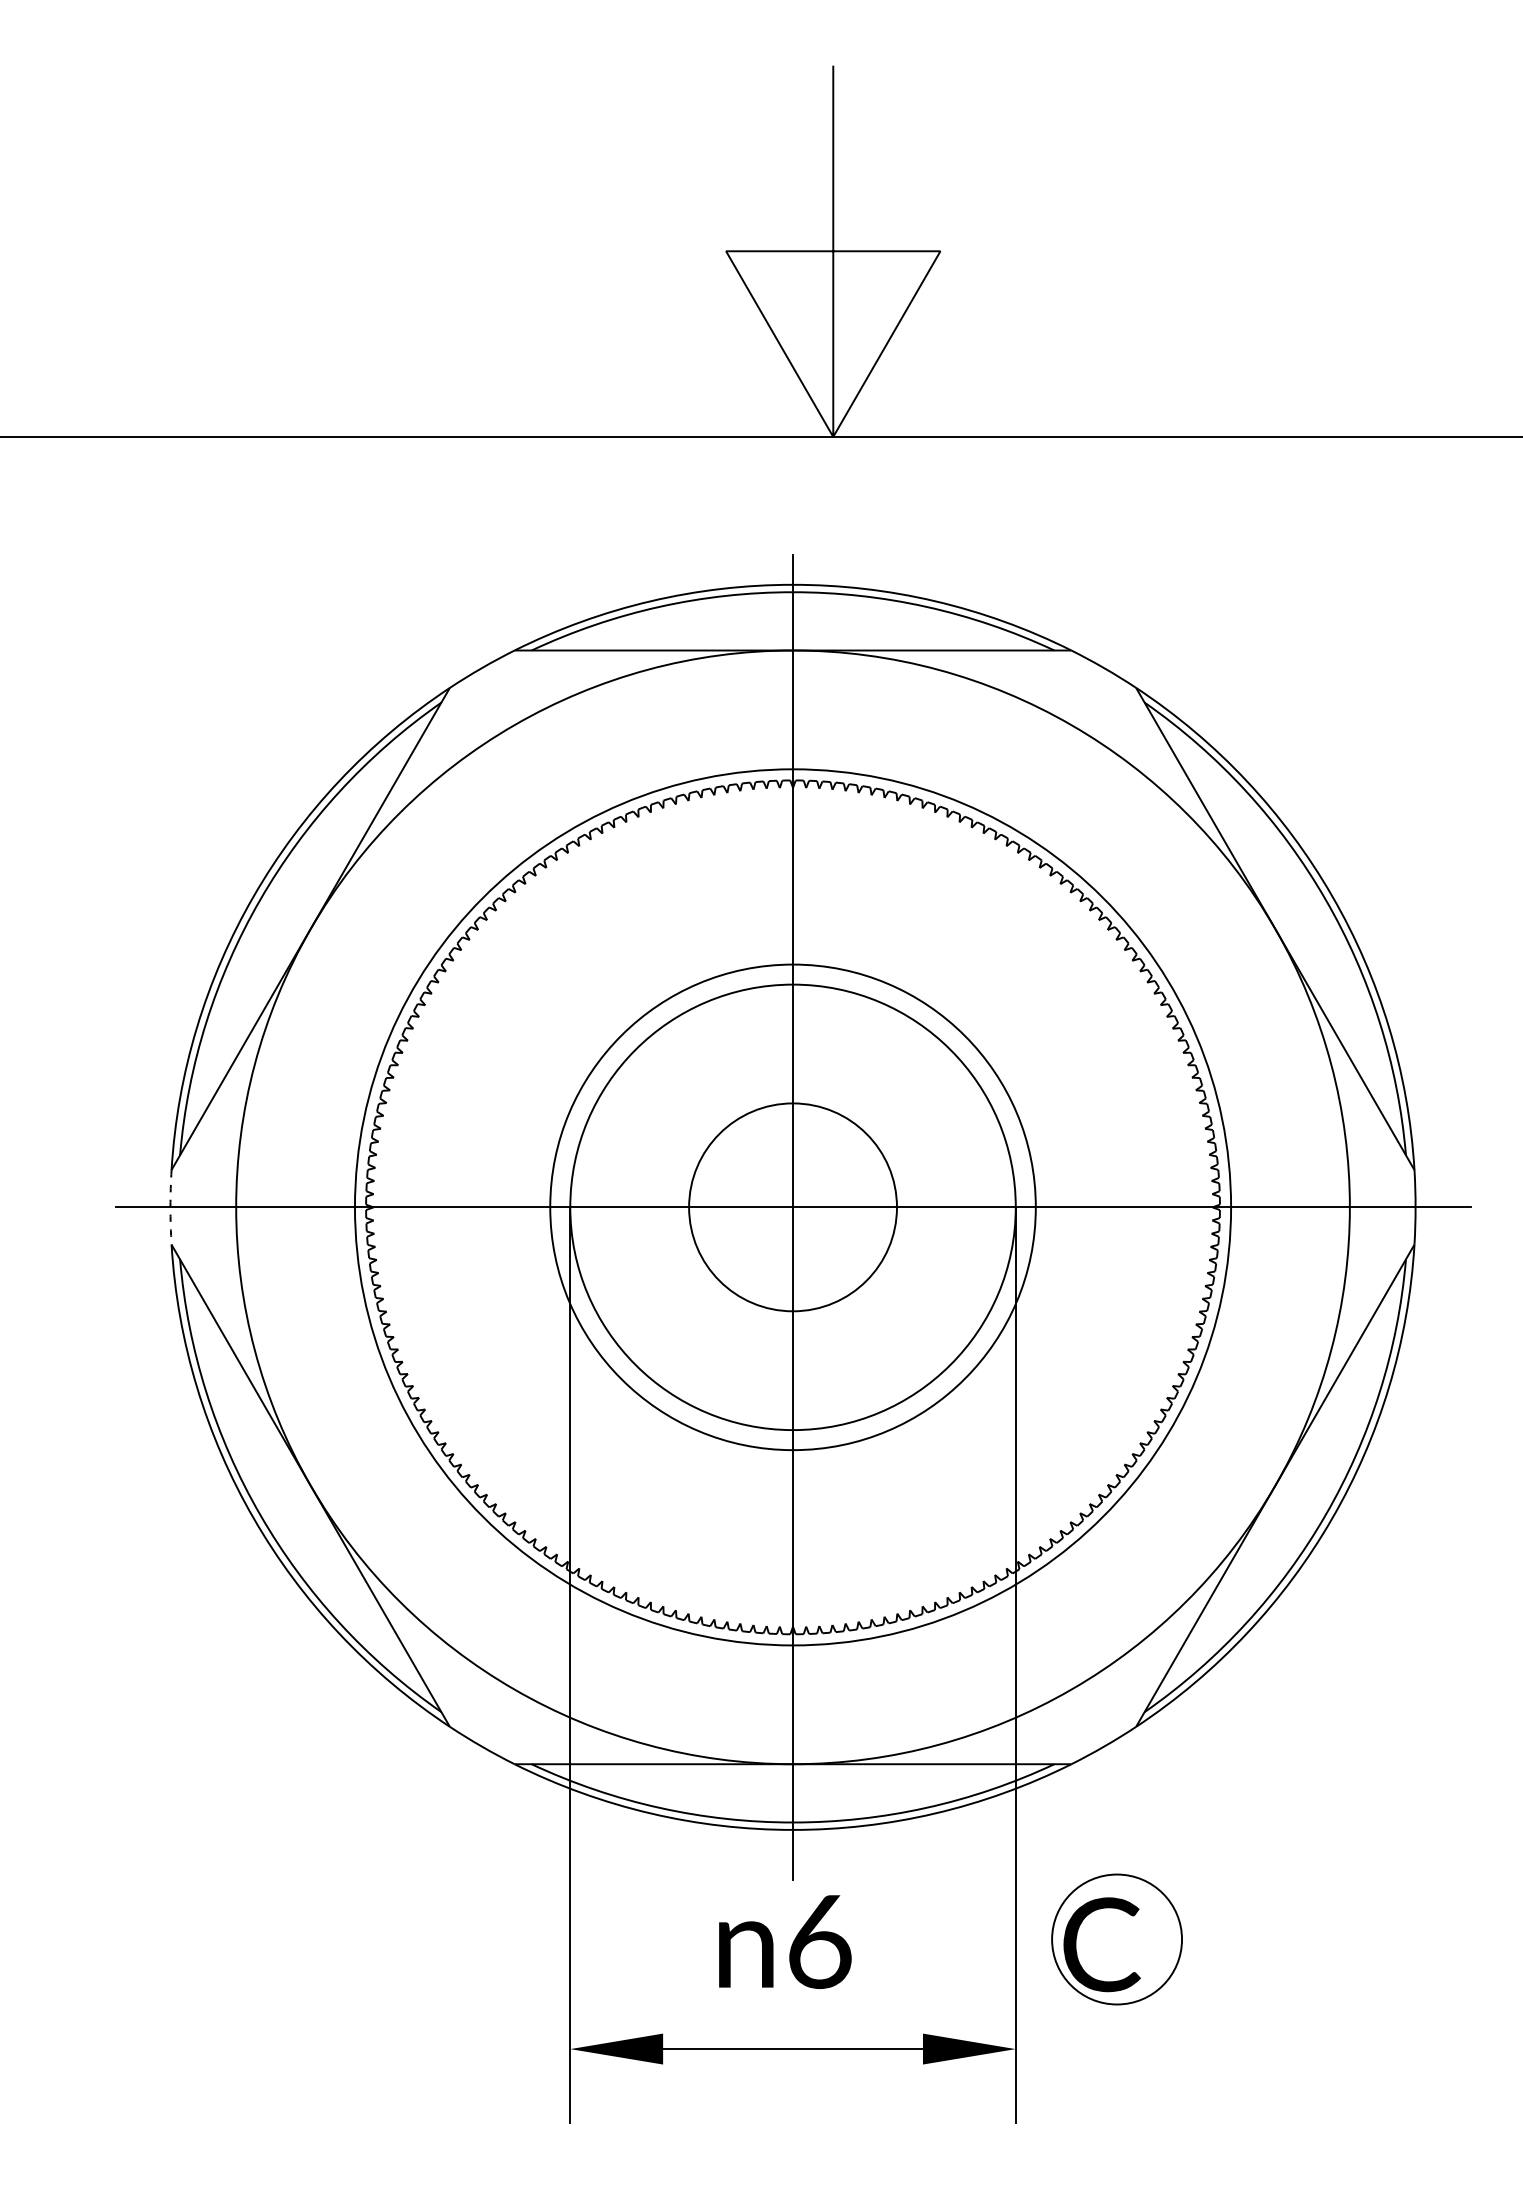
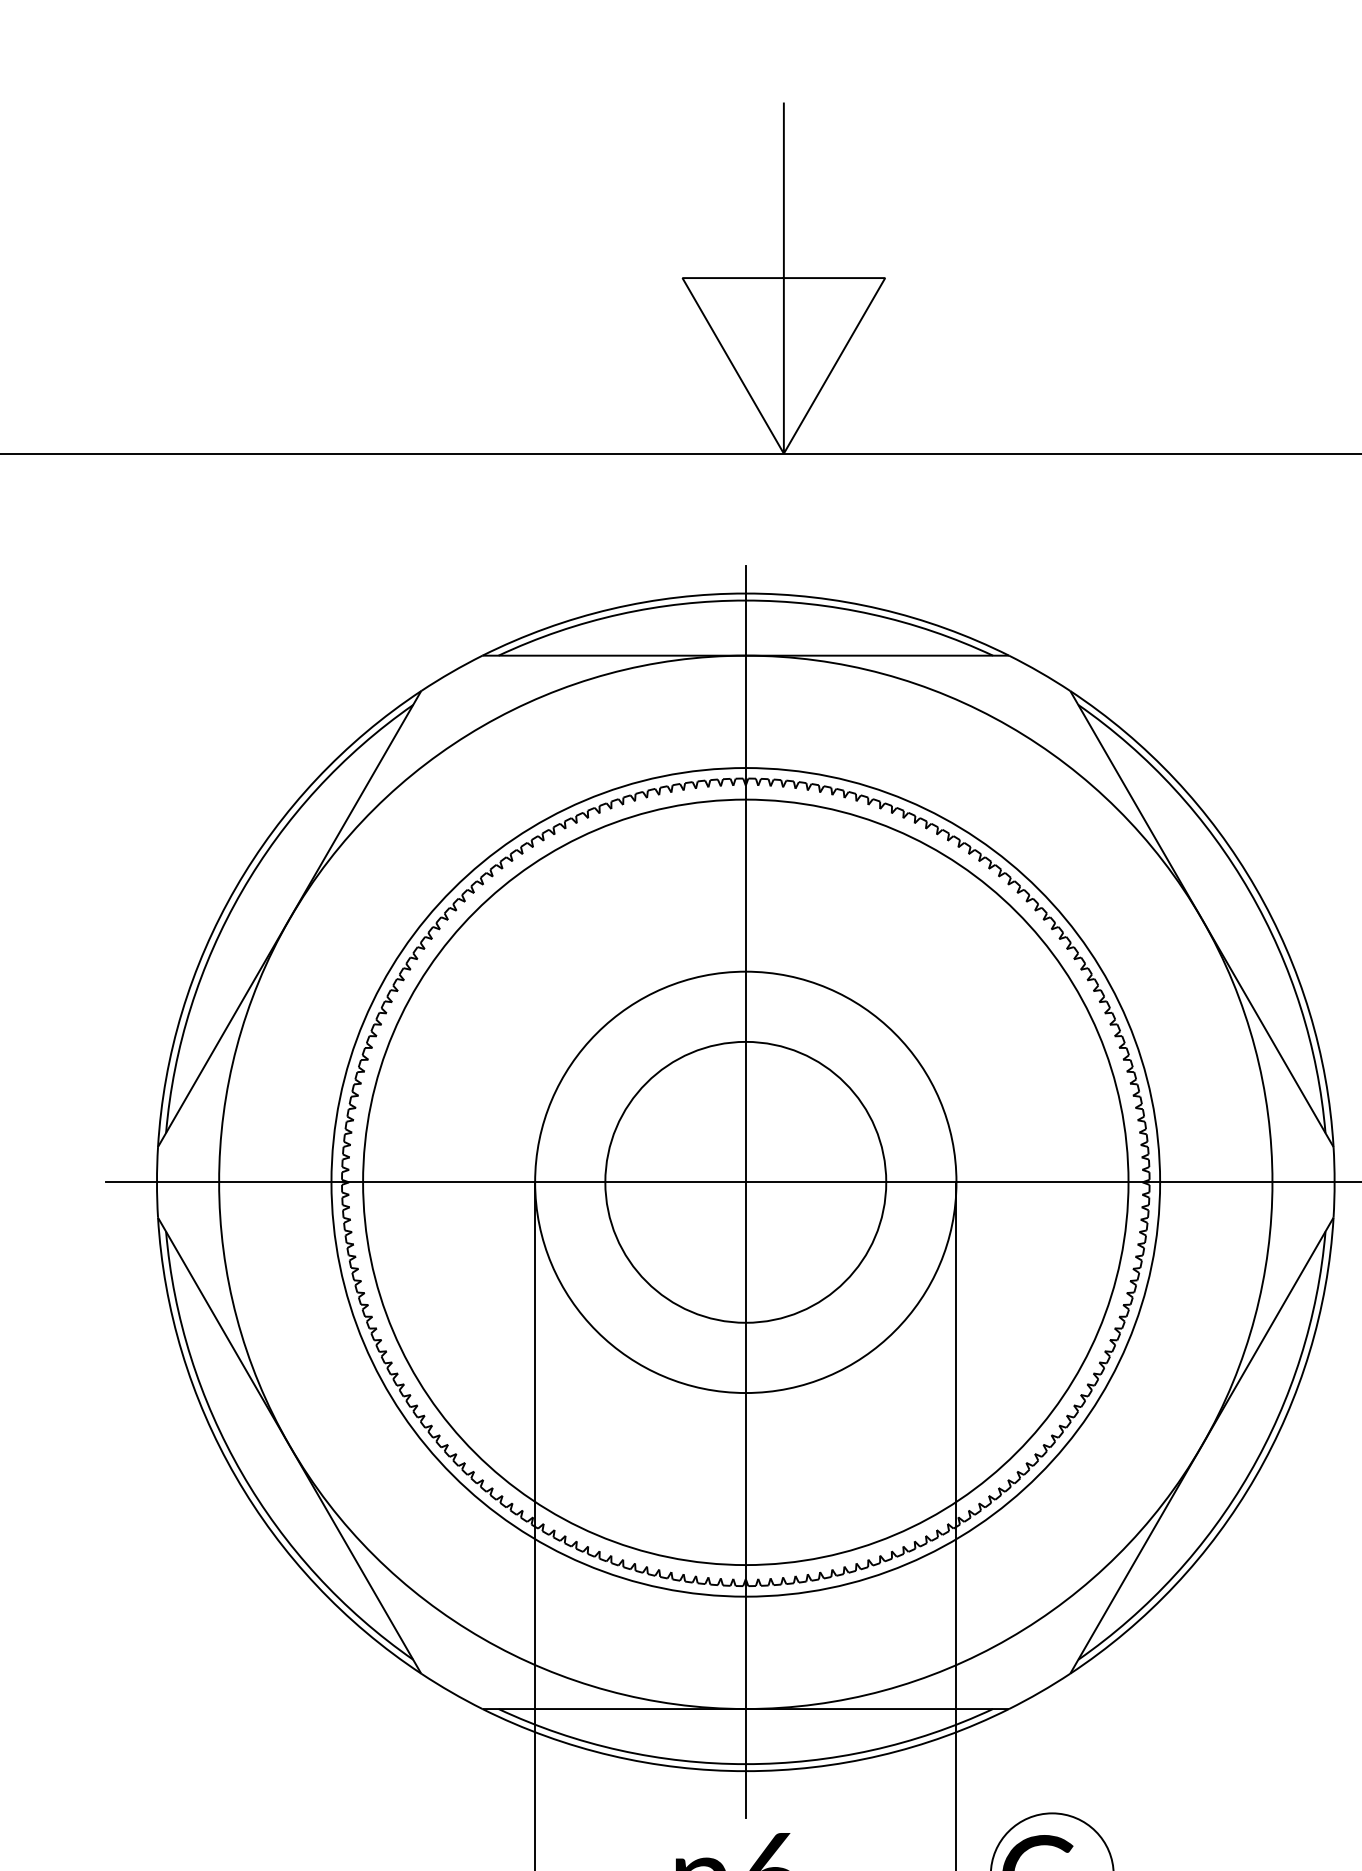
circle: (792, 1206) -> (745, 1181), size x1.43
arc: (170, 1207) -> (157, 1182), dashed -> solid
circle: (792, 1207) -> (745, 1182), size x1.67

